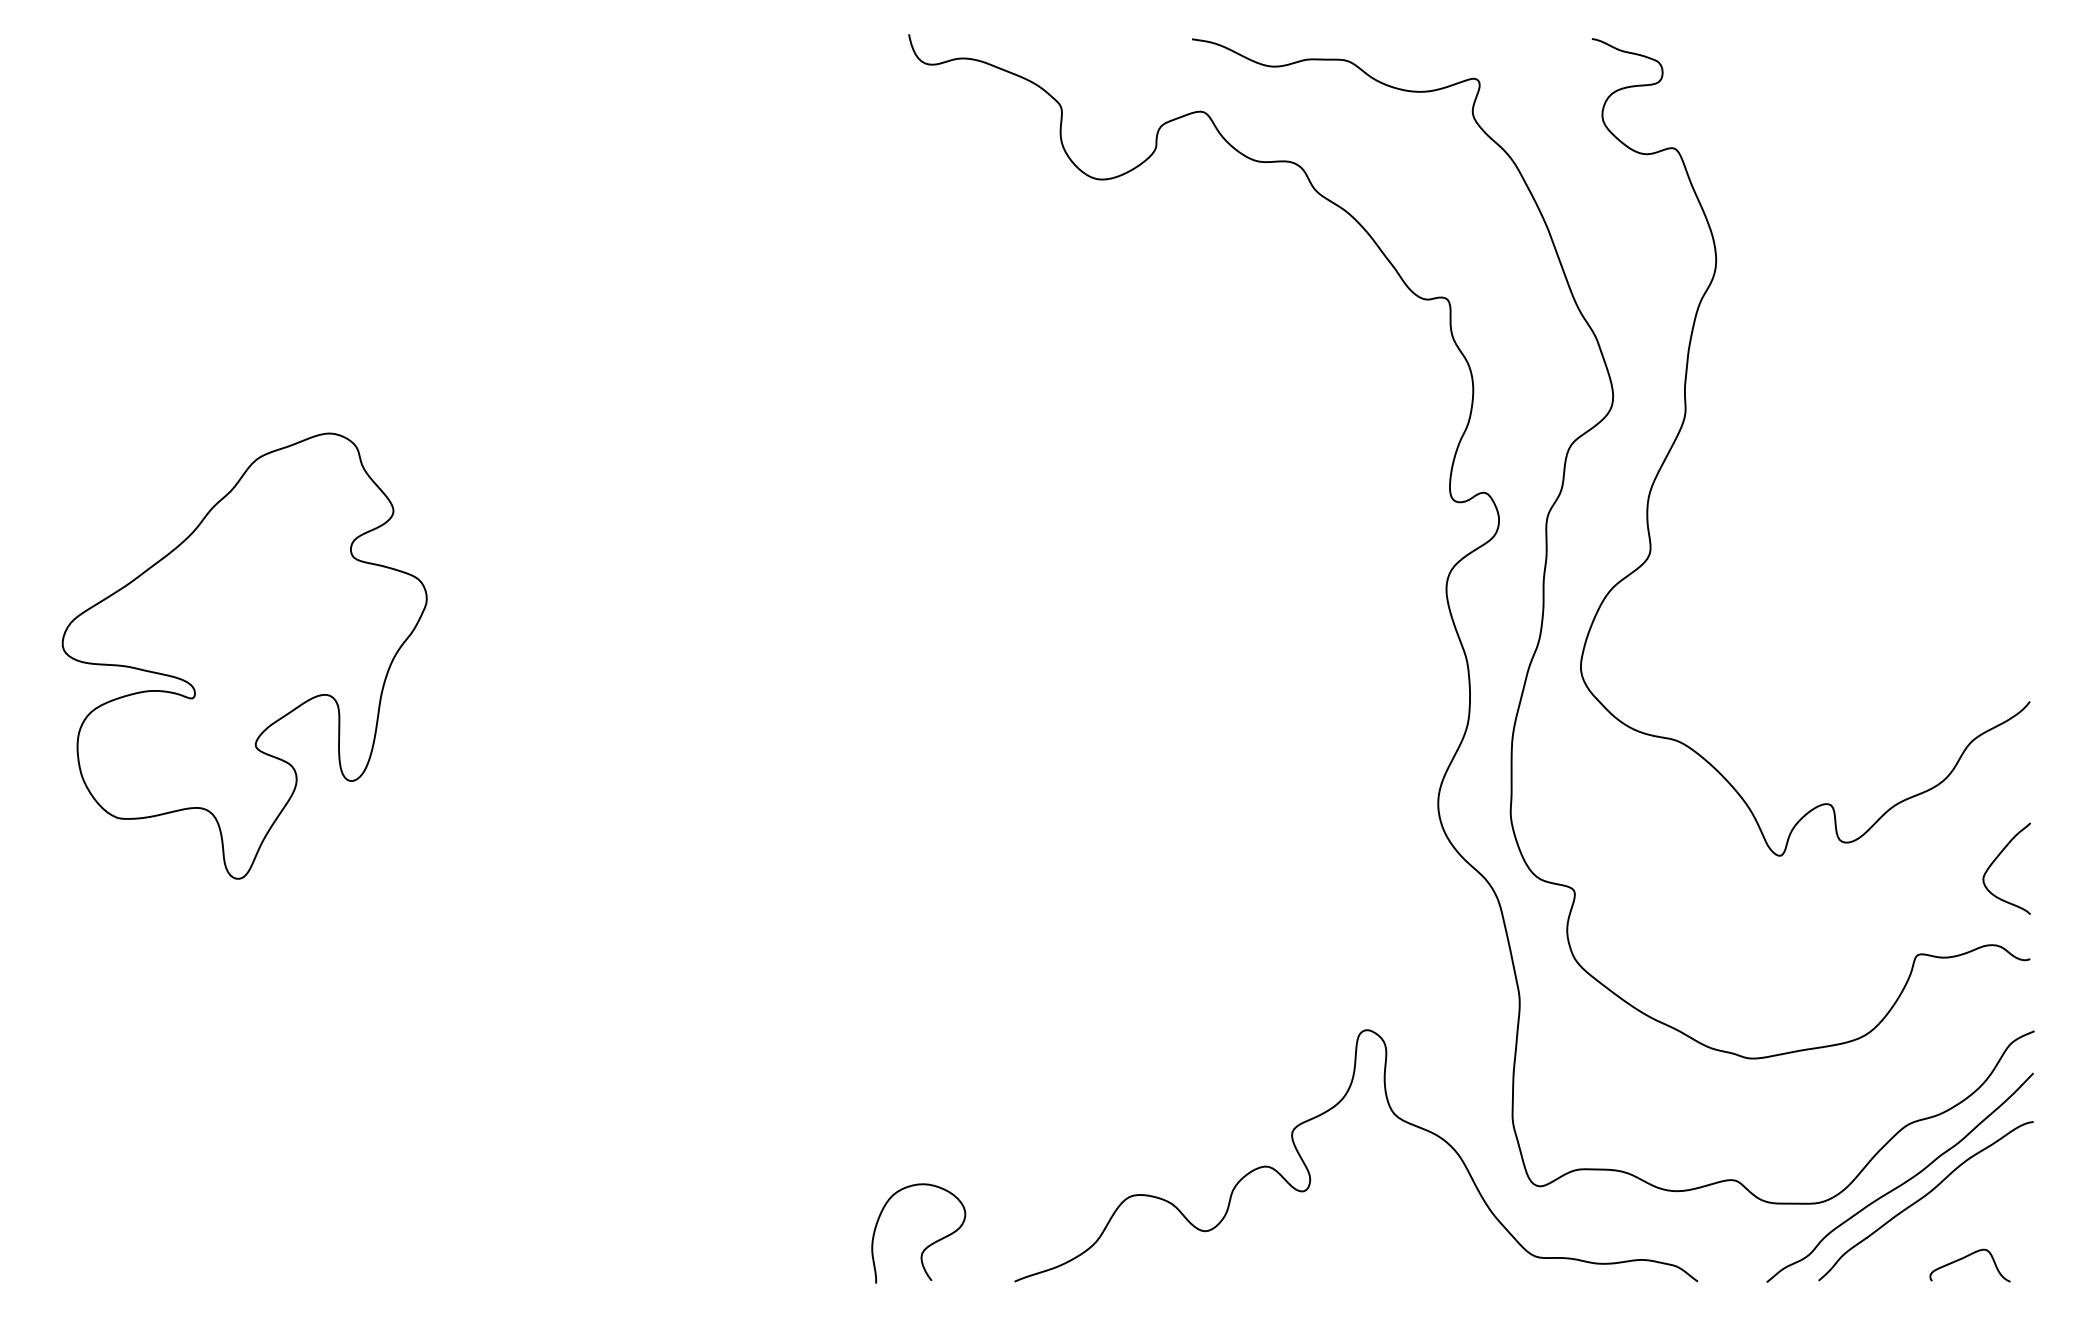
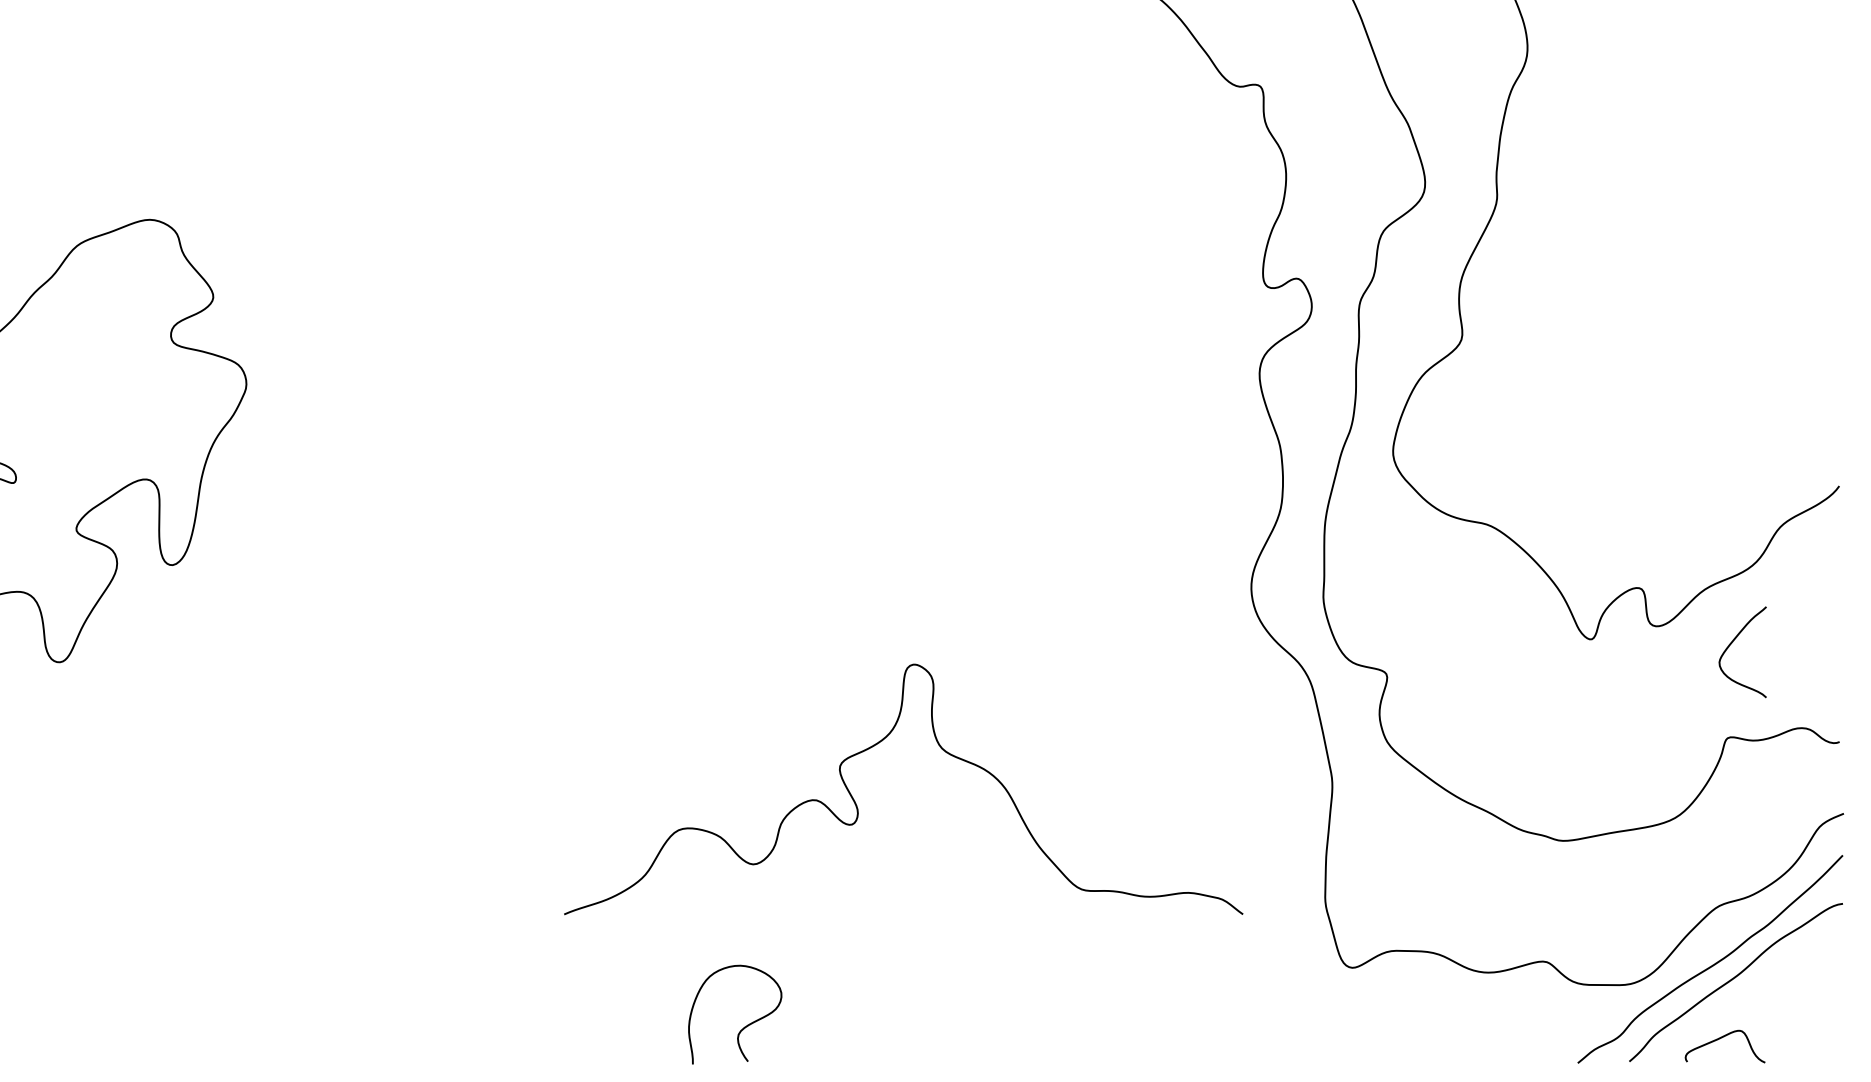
curve: (1994, 862) -> (1730, 646), moved
curve: (1309, 1171) -> (857, 805), moved
curve: (1966, 1257) -> (1721, 1038), moved

